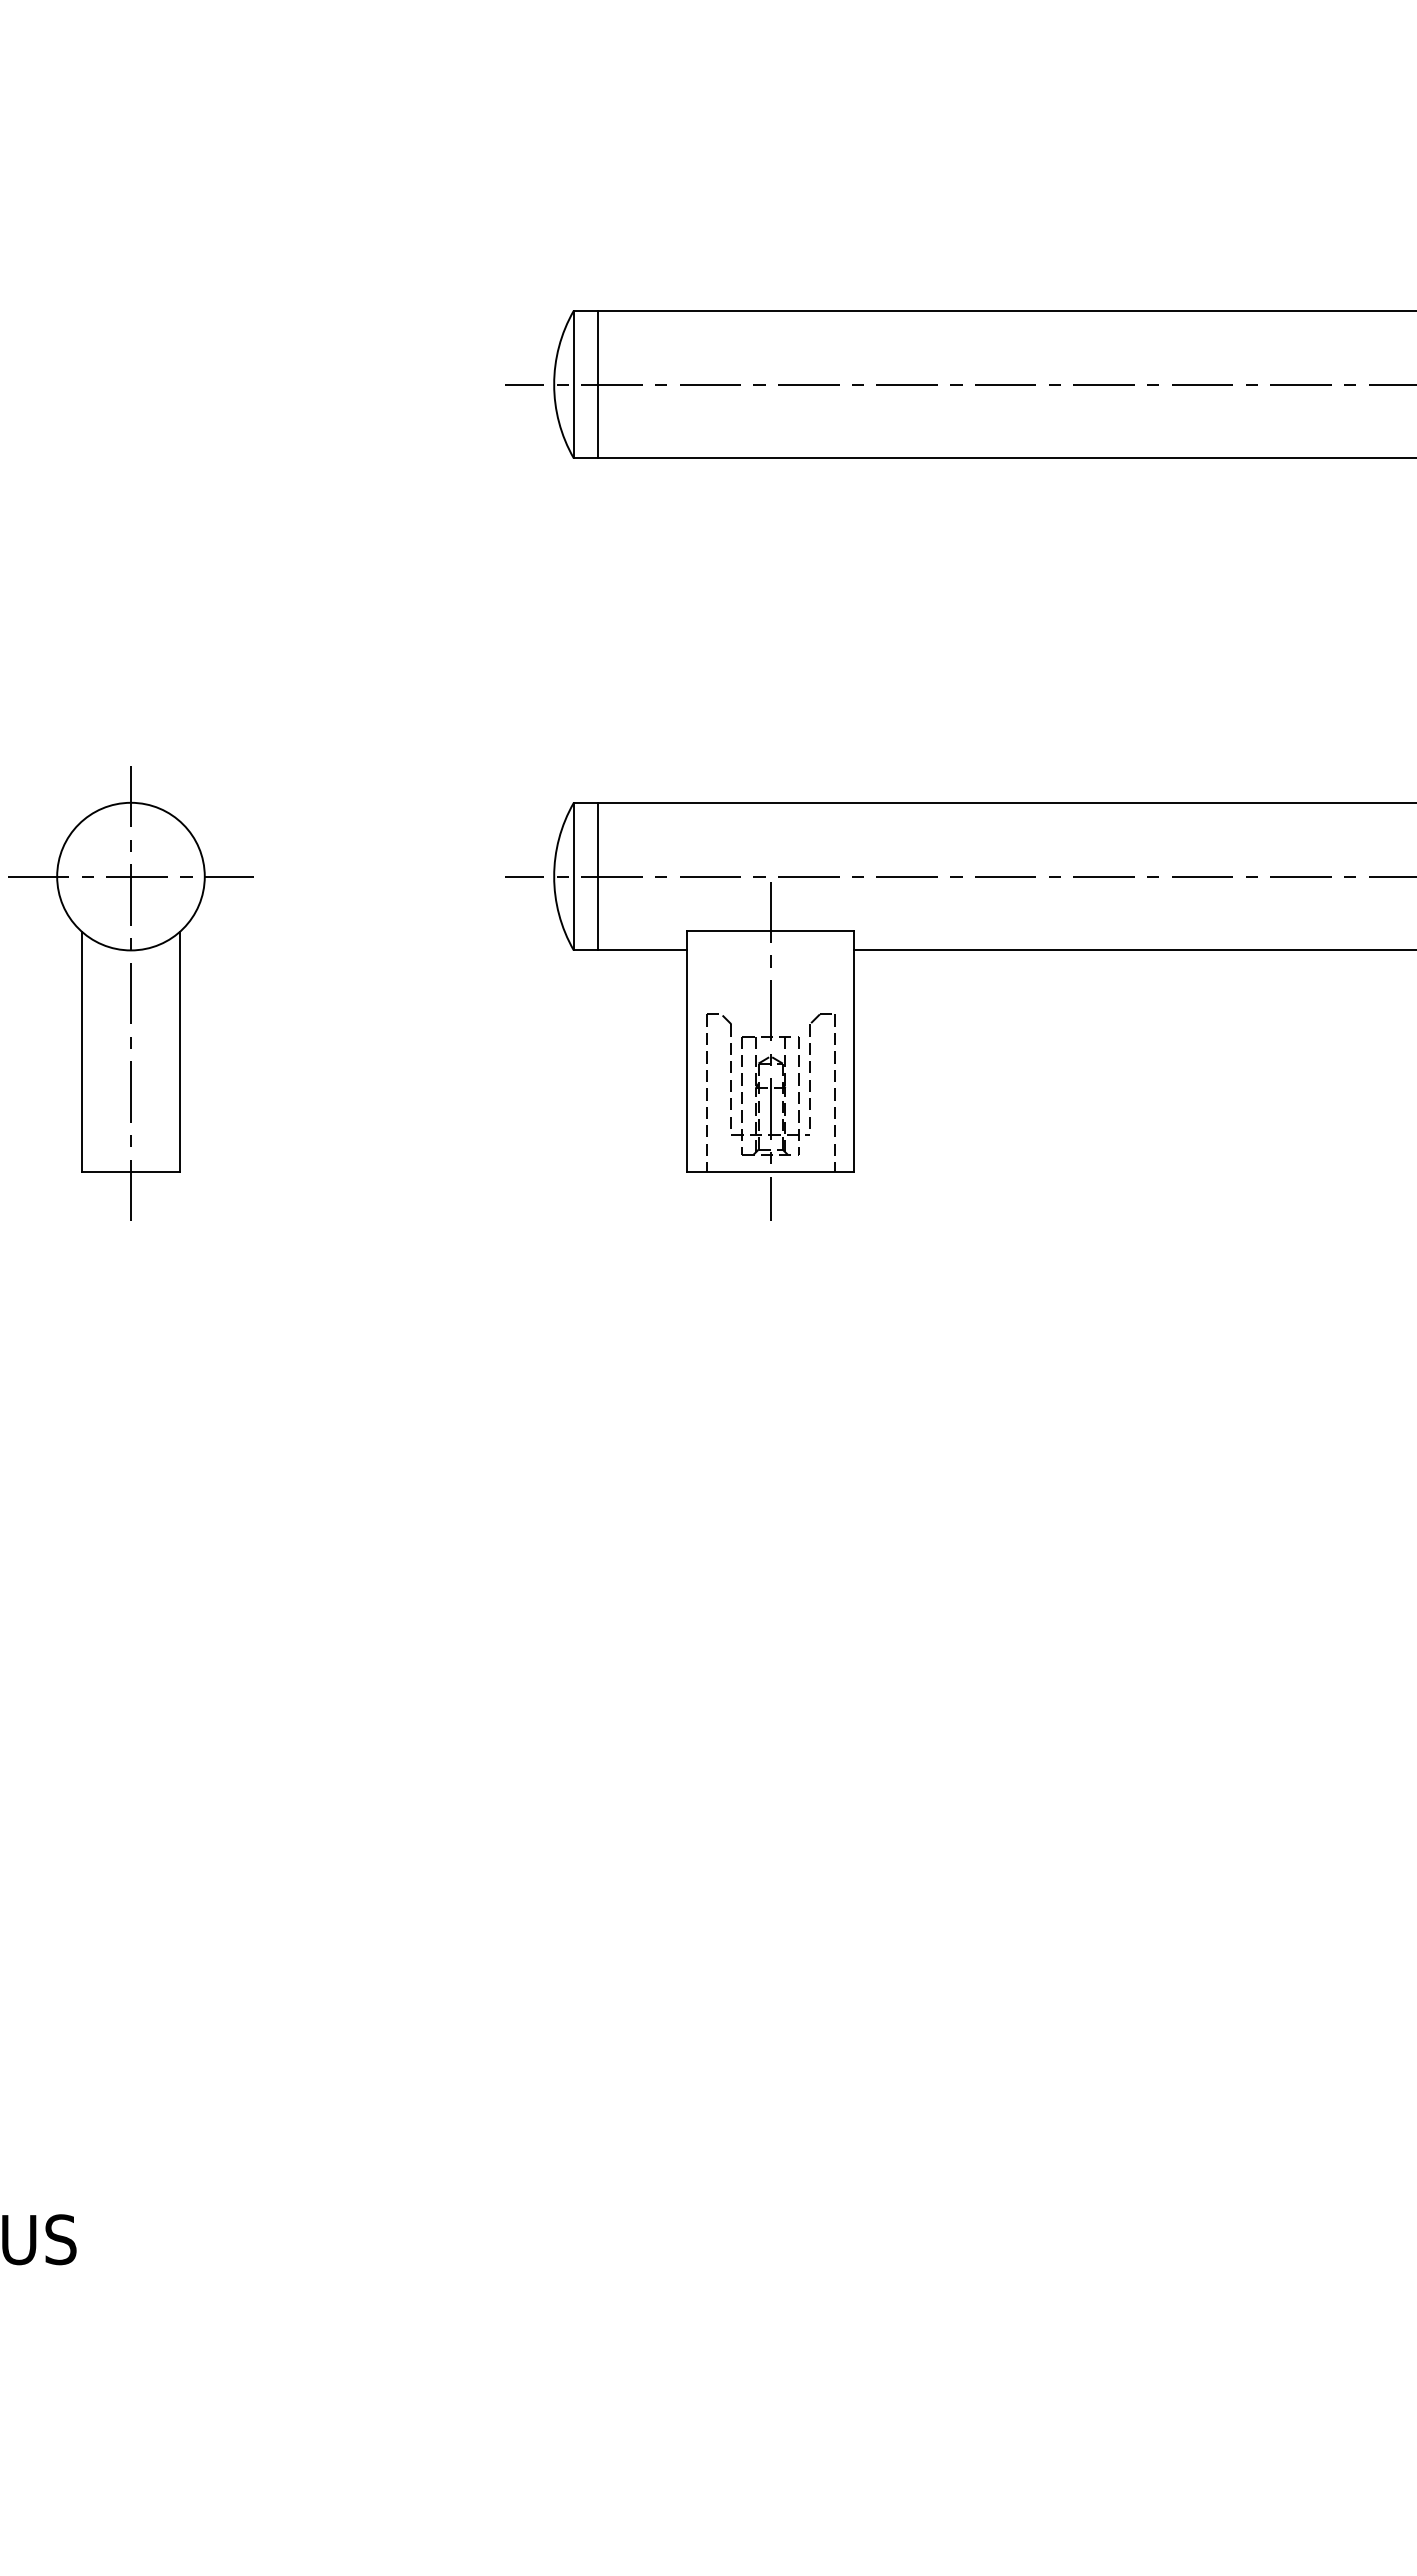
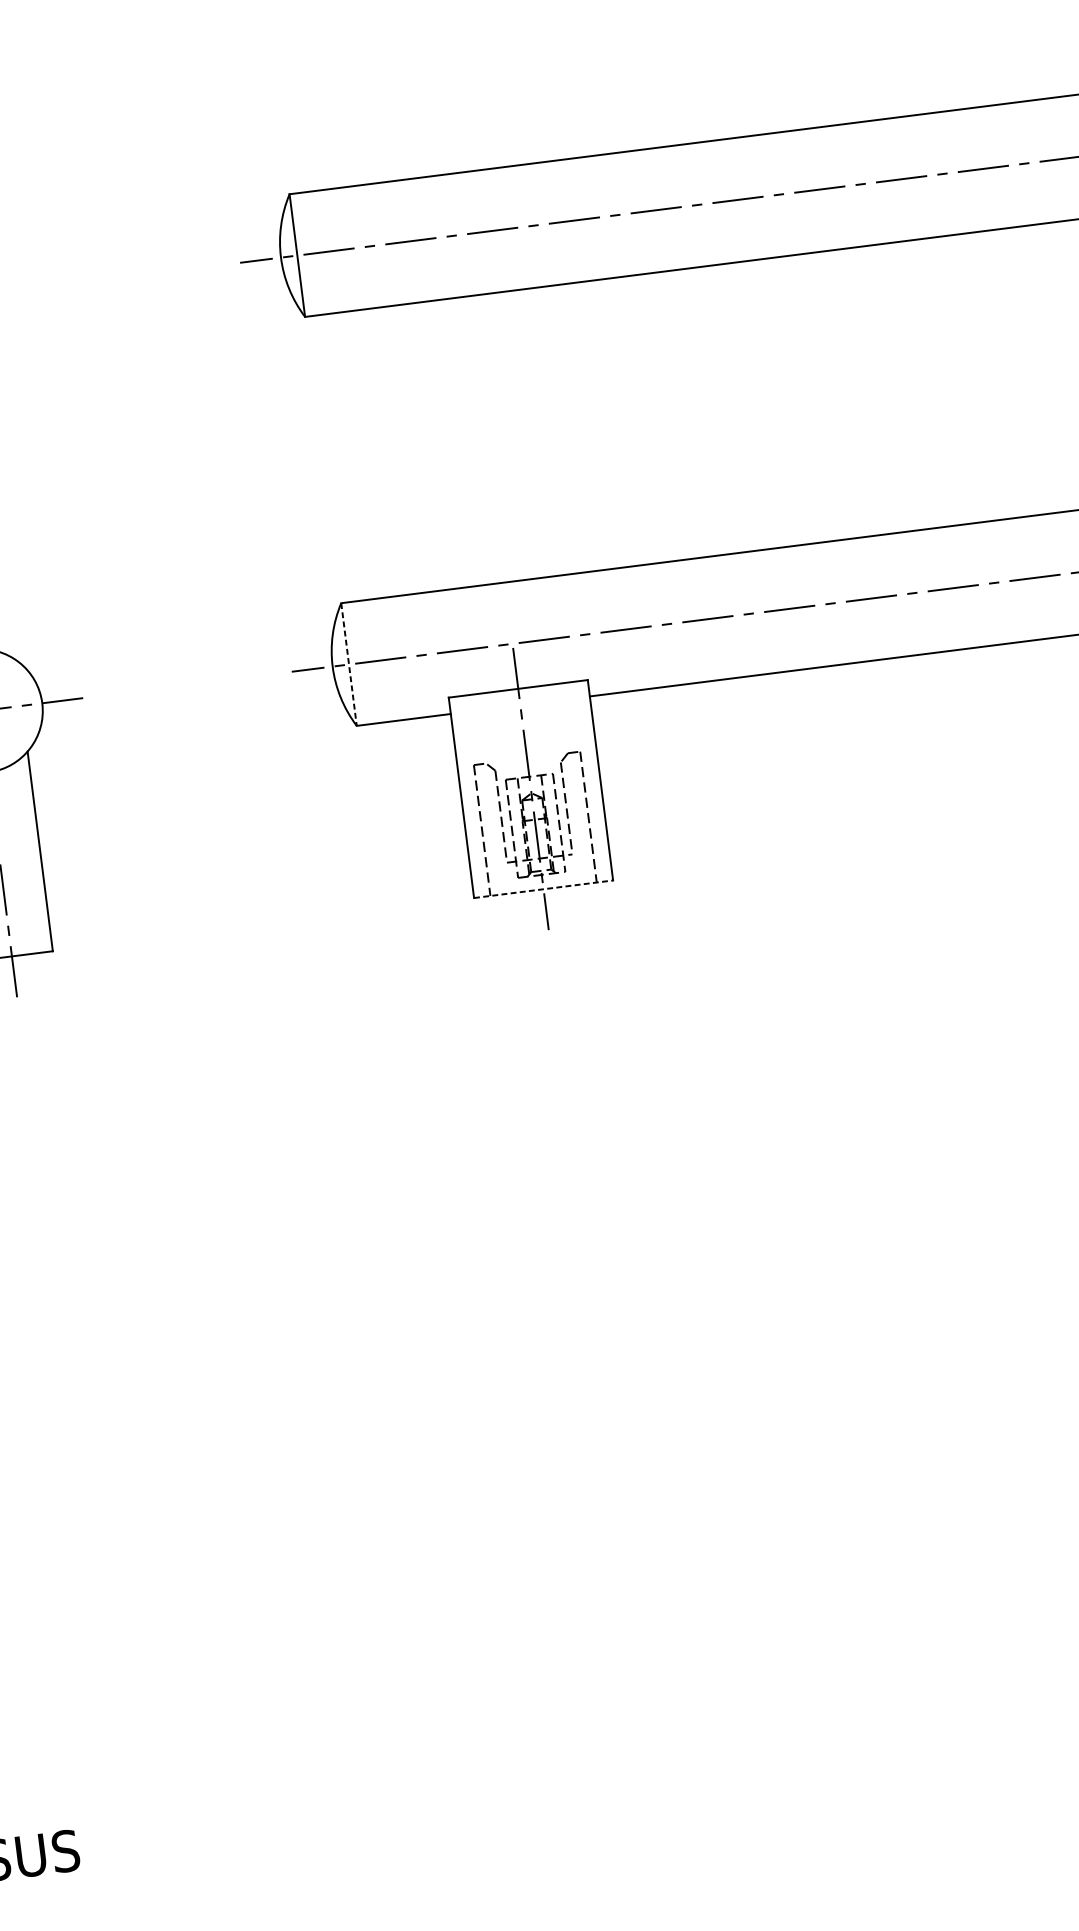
line: (598, 384) -> (317, 252), removed
line: (573, 876) -> (348, 664), solid -> dashed
line: (598, 876) -> (369, 661), removed
line: (770, 1171) -> (543, 888), solid -> dashed

